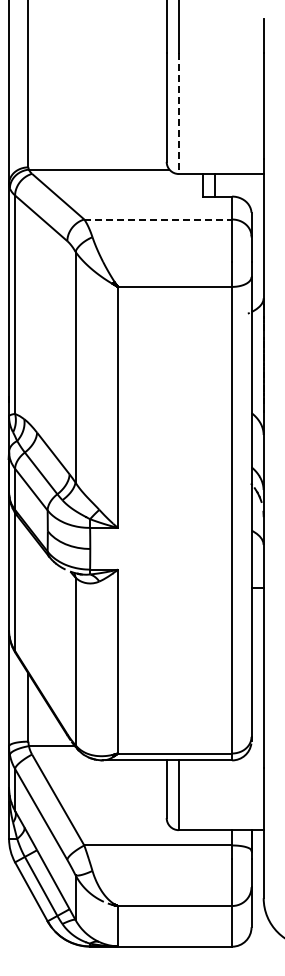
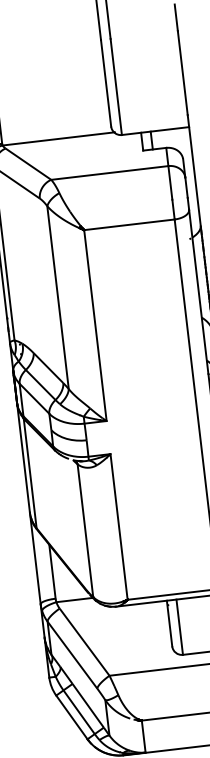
line: (178, 113) -> (116, 87), dashed -> solid
line: (158, 219) -> (110, 172), dashed -> solid

